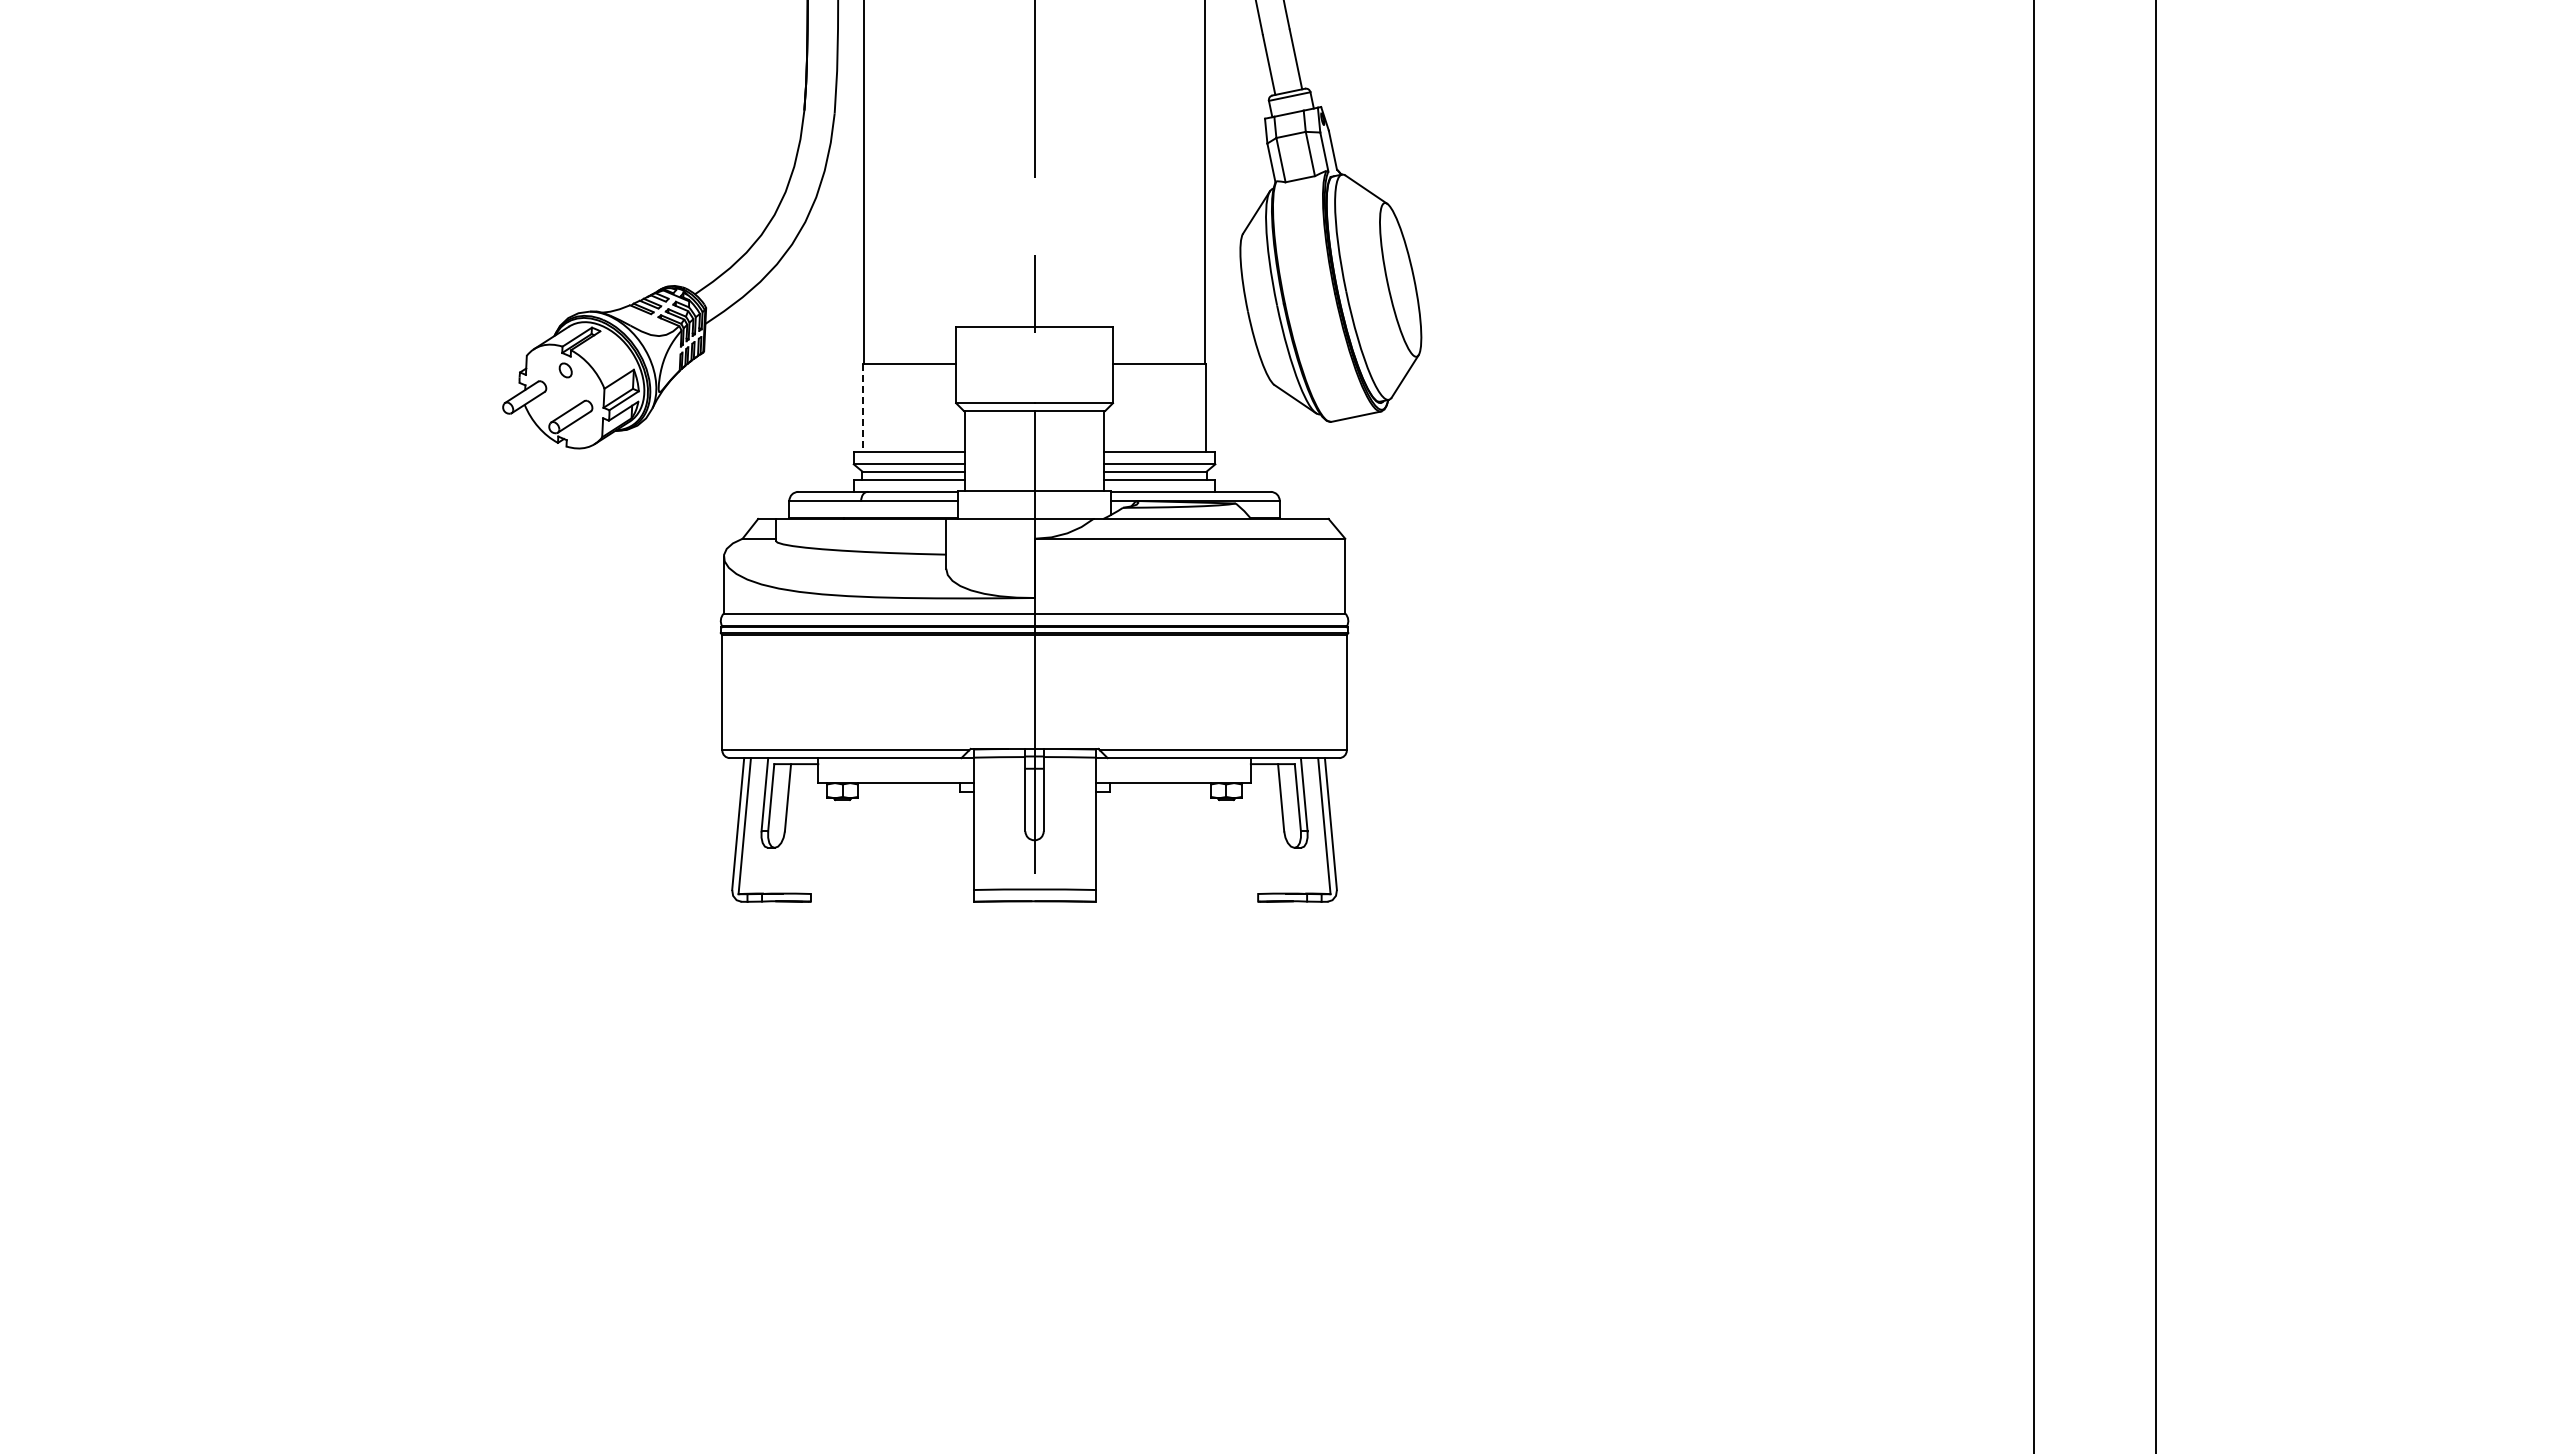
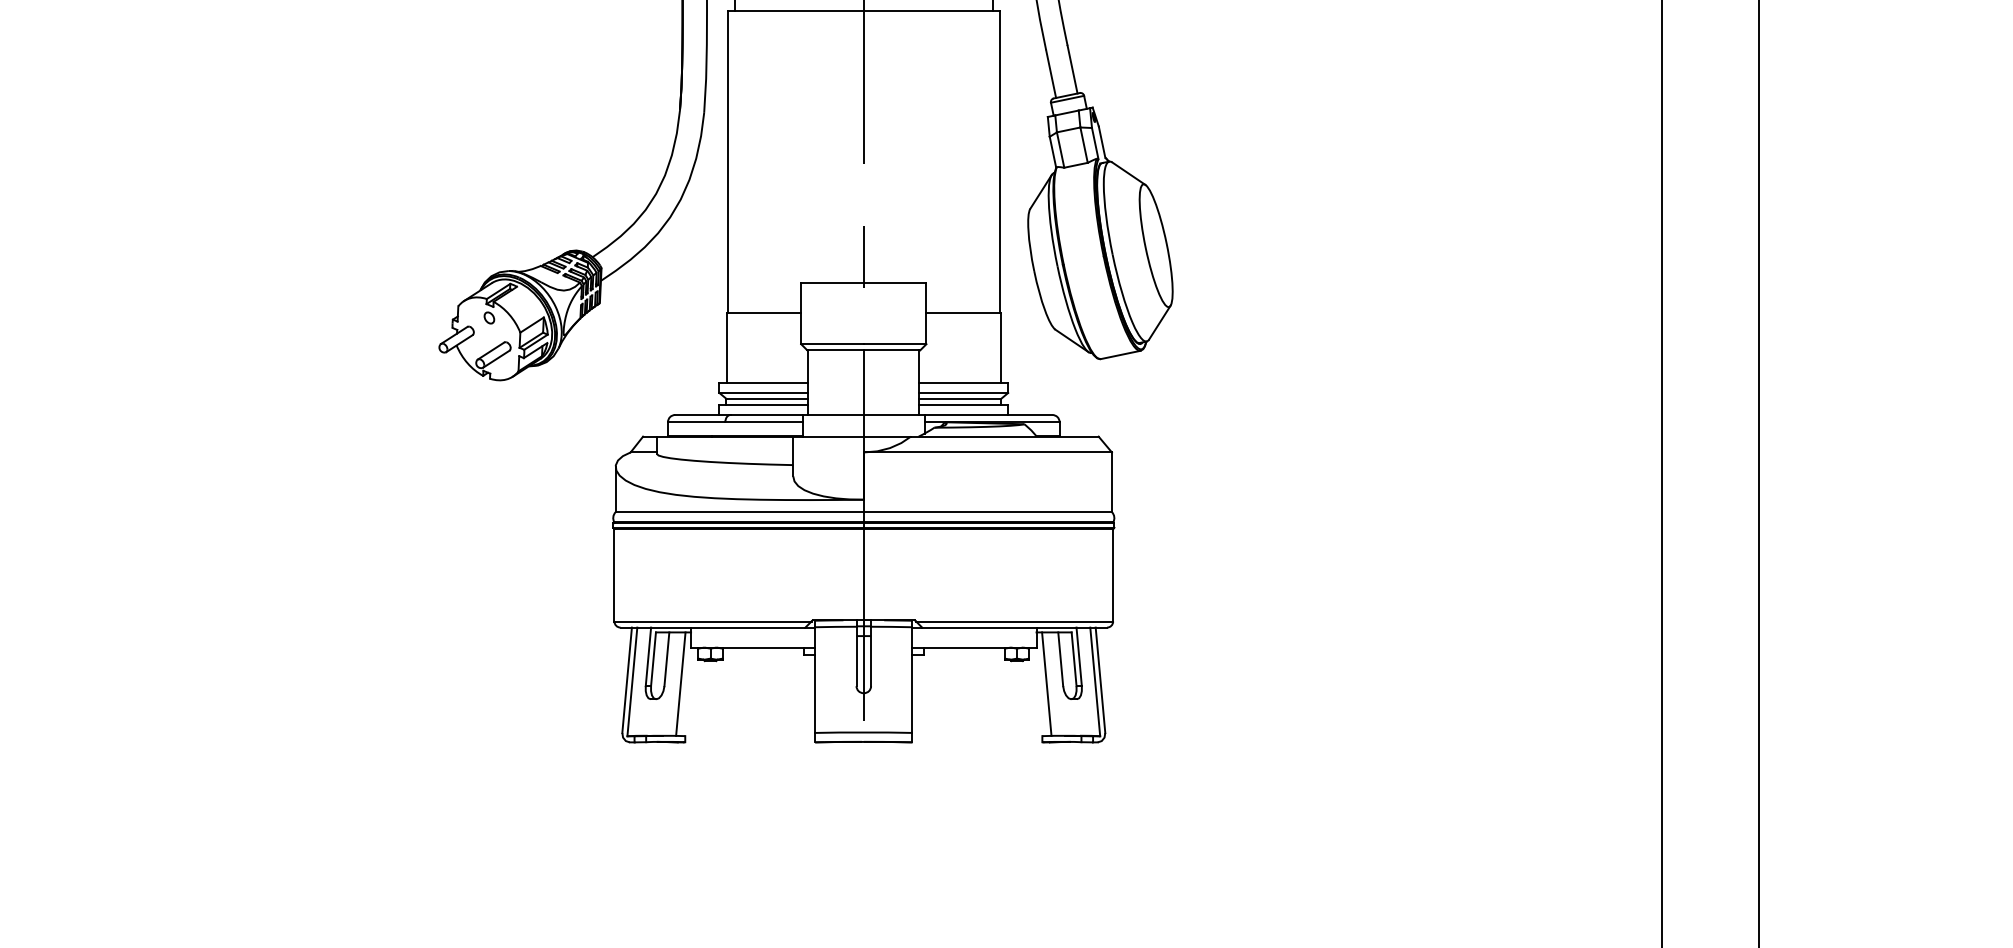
line: (863, 408) -> (727, 348), dashed -> solid
line: (805, 828) -> (680, 683), added
line: (1263, 828) -> (1046, 683), added

